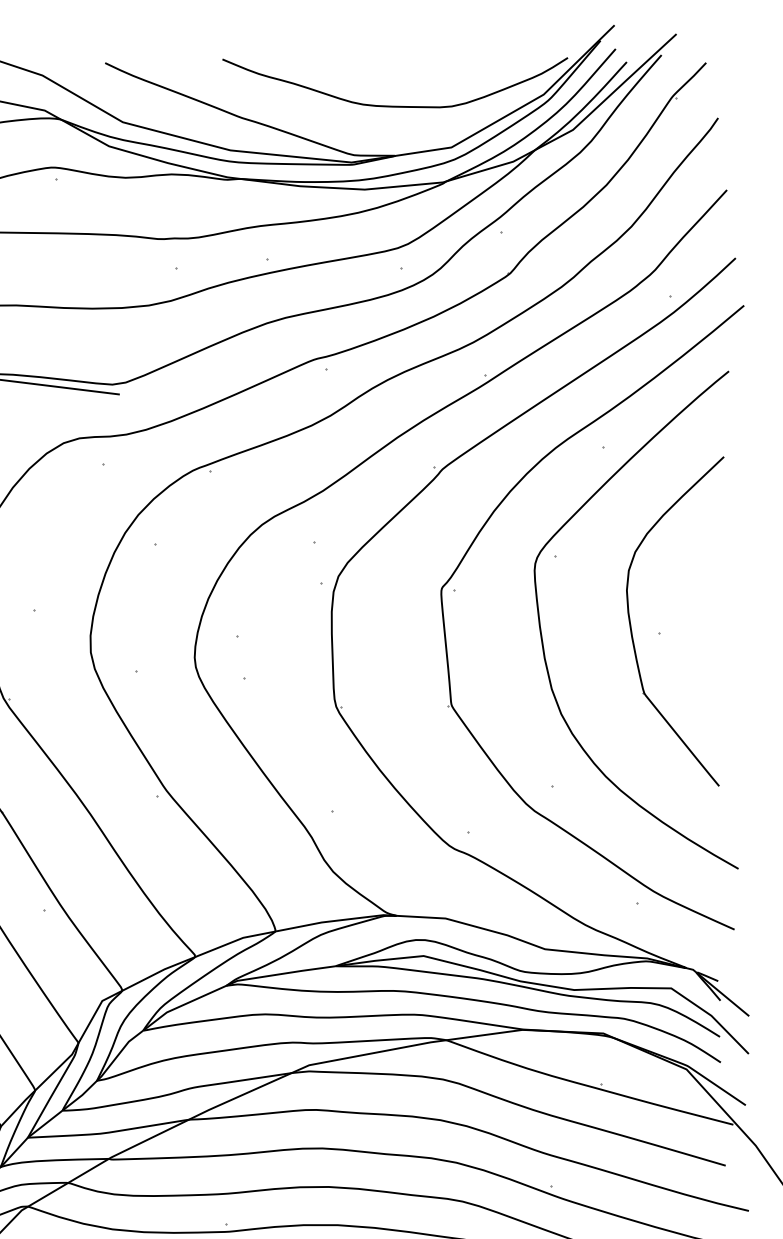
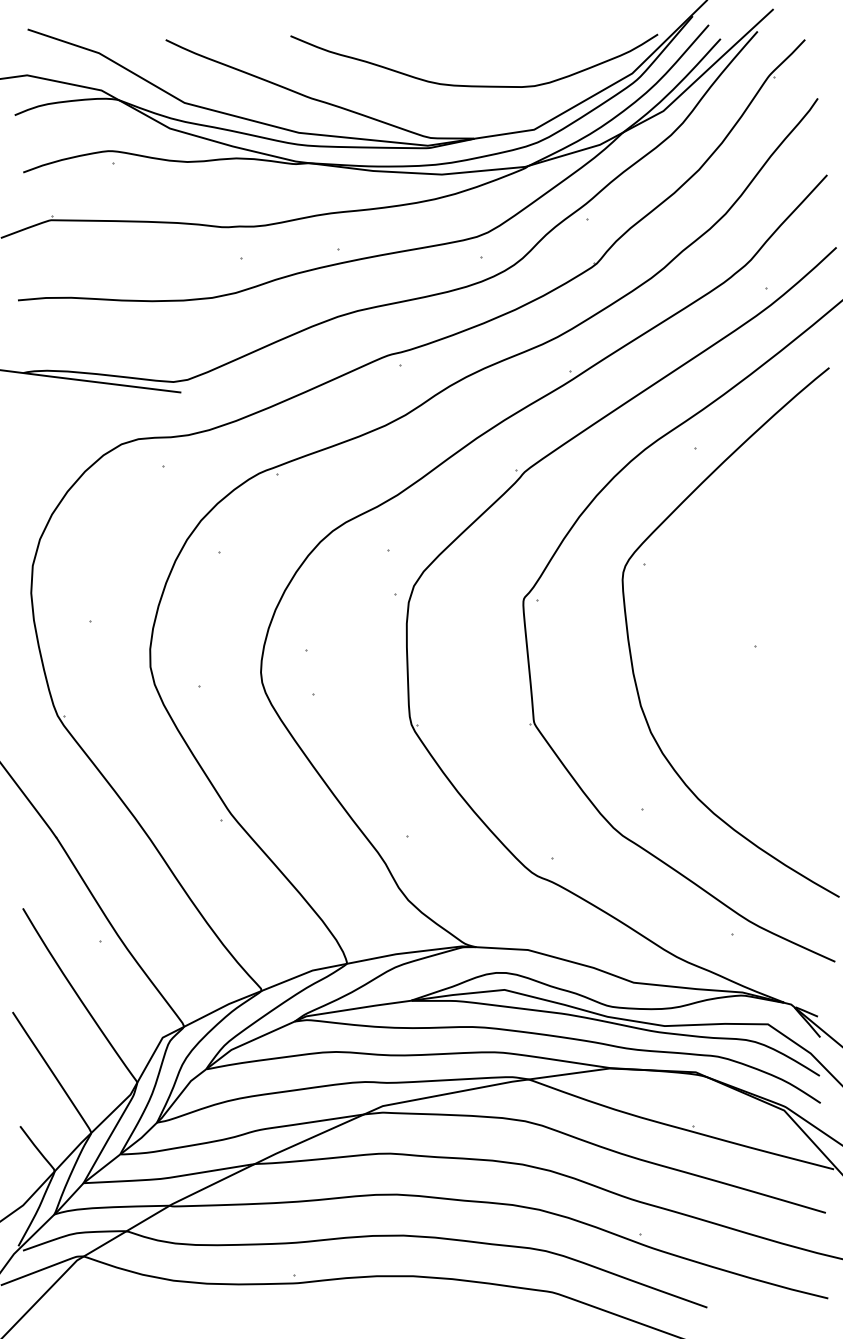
part: (631, 623) -> (725, 636), removed

